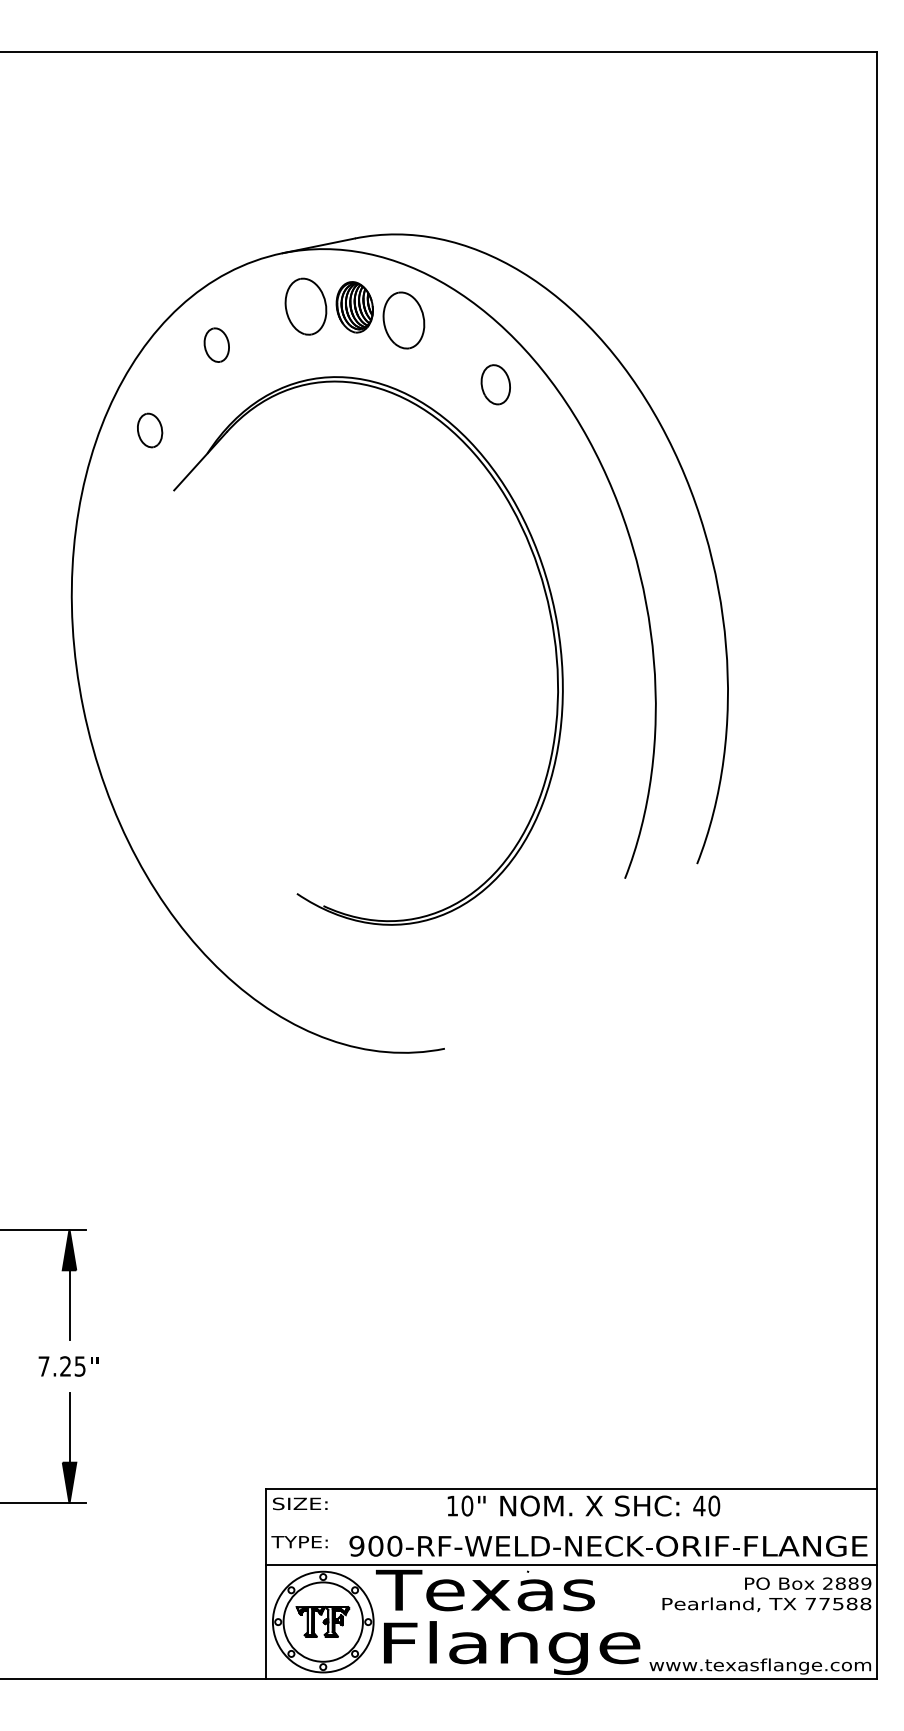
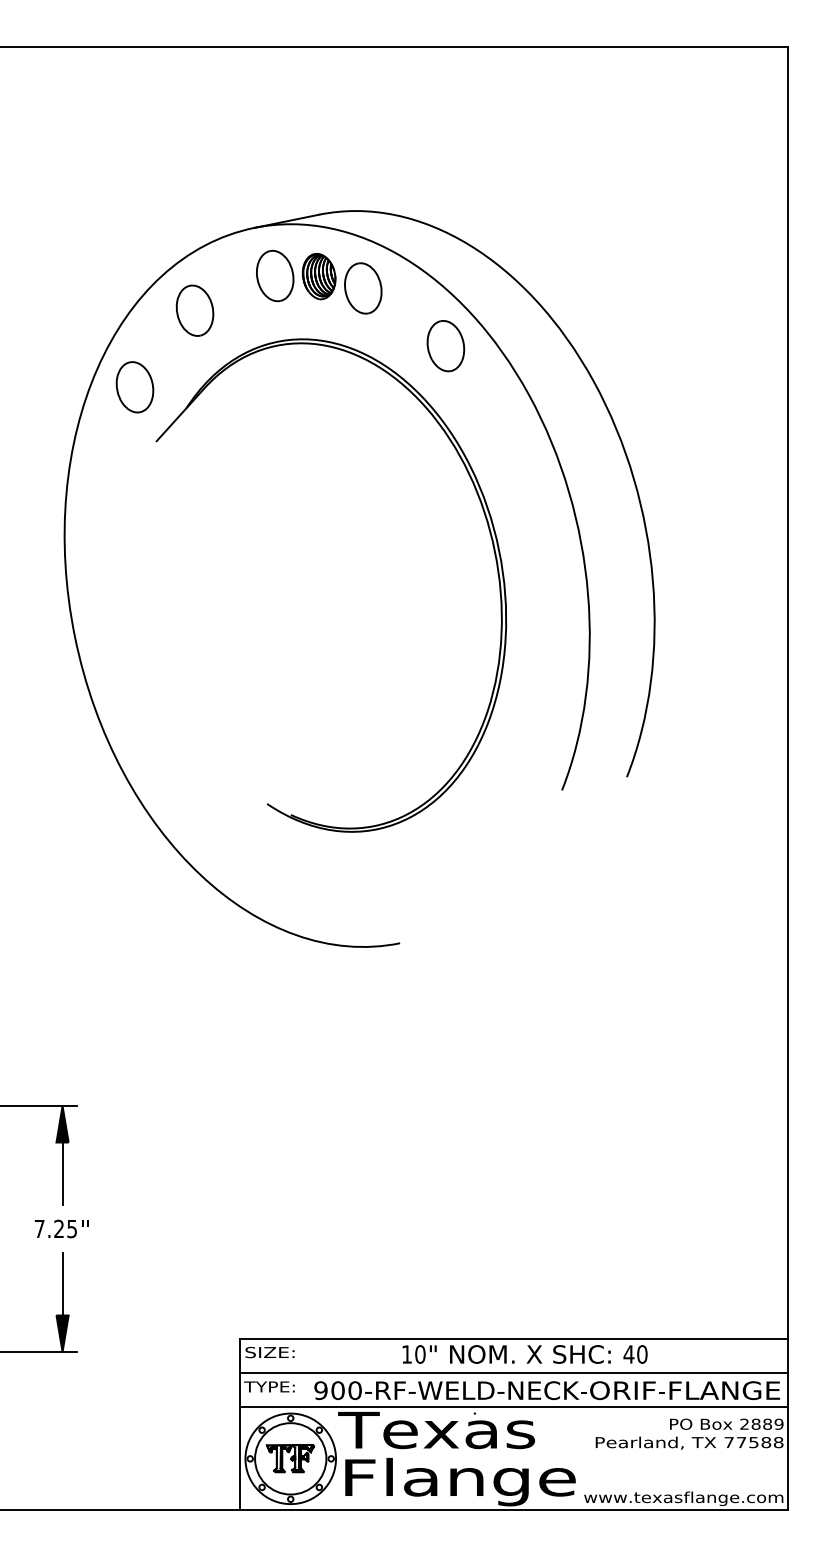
part: (216, 345) -> (194, 310), size x1.67
part: (495, 385) -> (445, 346), size x1.43
part: (149, 430) -> (134, 387), size x1.67
line: (570, 1527) -> (513, 1373), added

